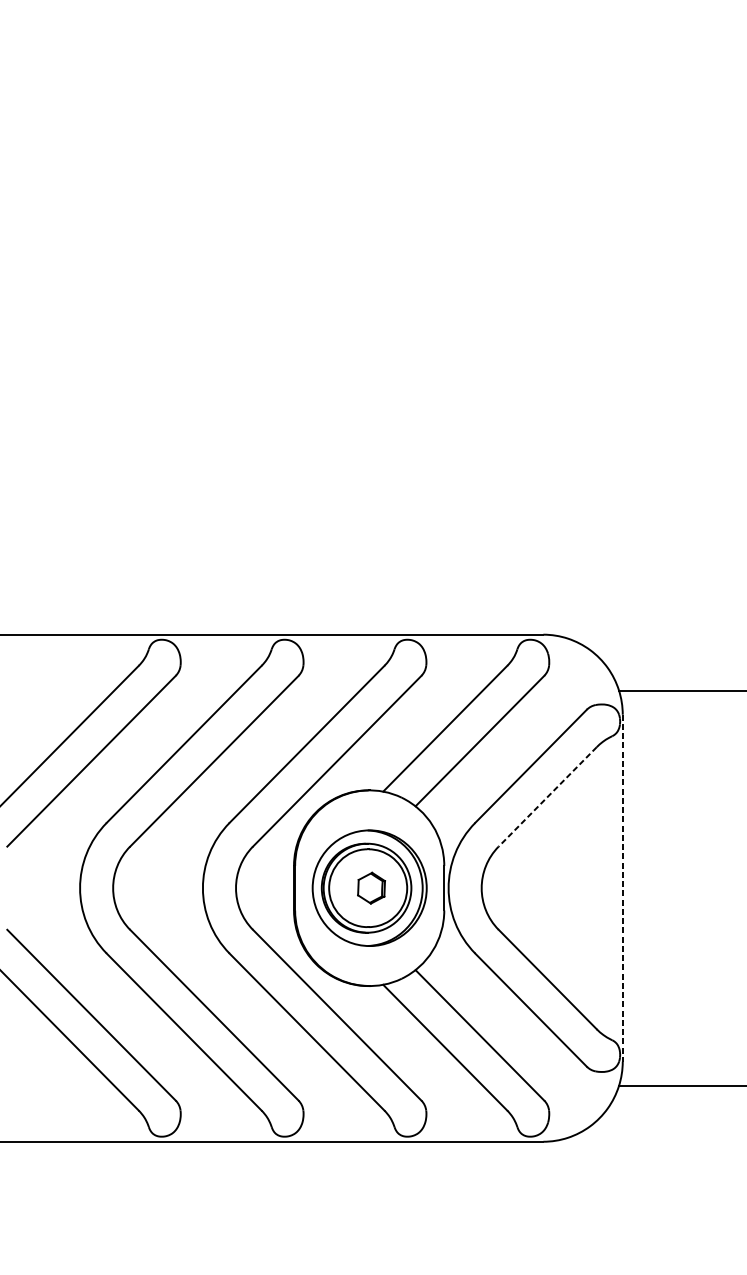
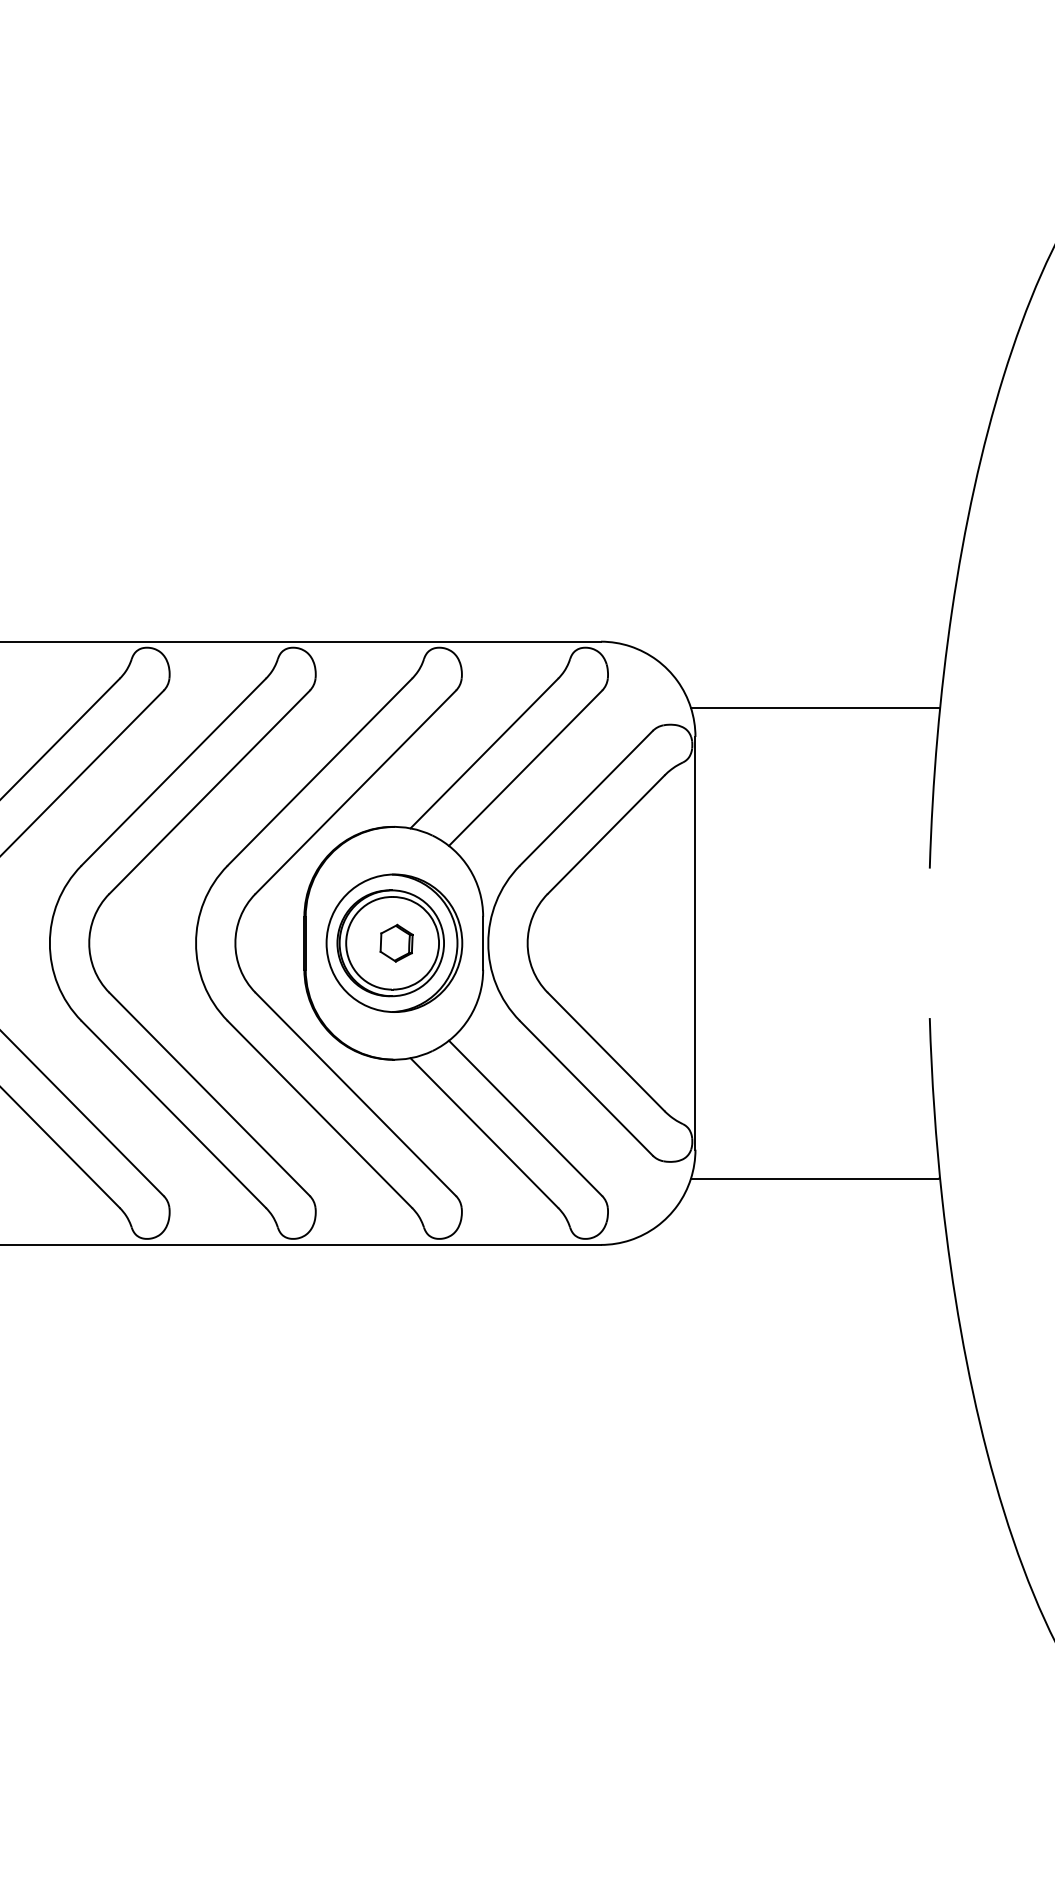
line: (547, 797) -> (605, 835), dashed -> solid
line: (622, 888) -> (695, 943), dashed -> solid

